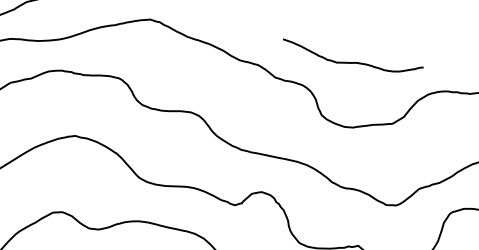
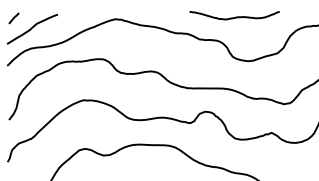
curve: (353, 60) -> (235, 16), moved

